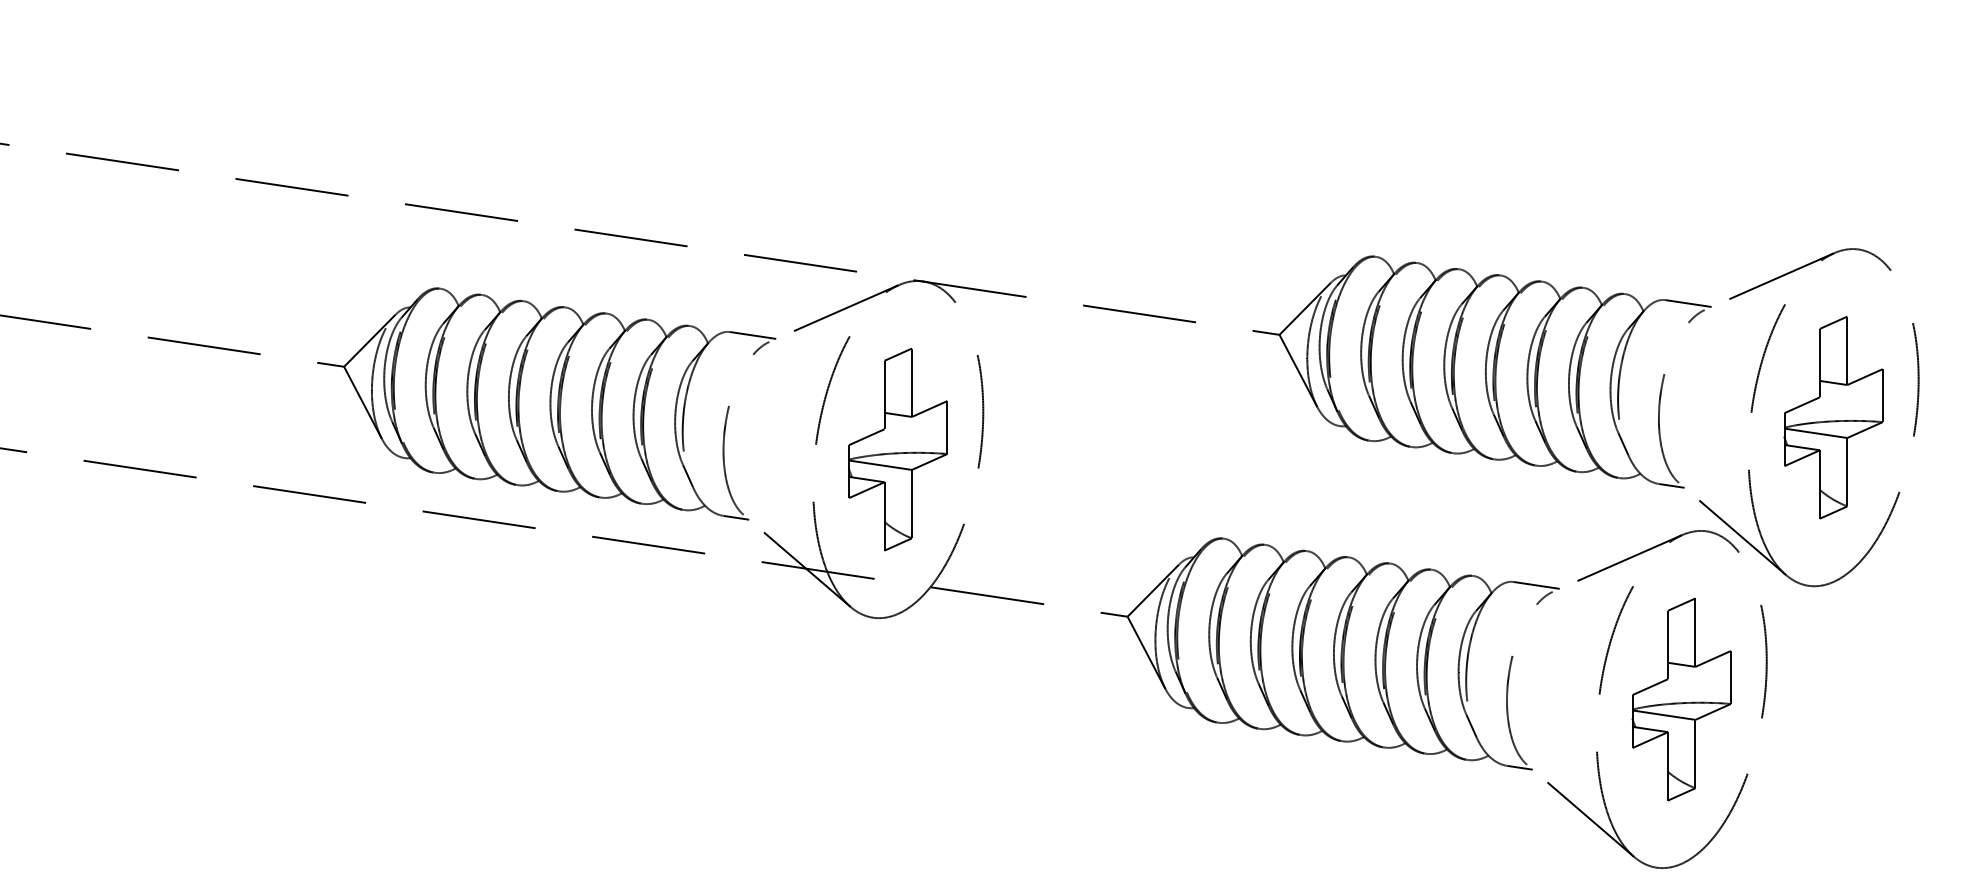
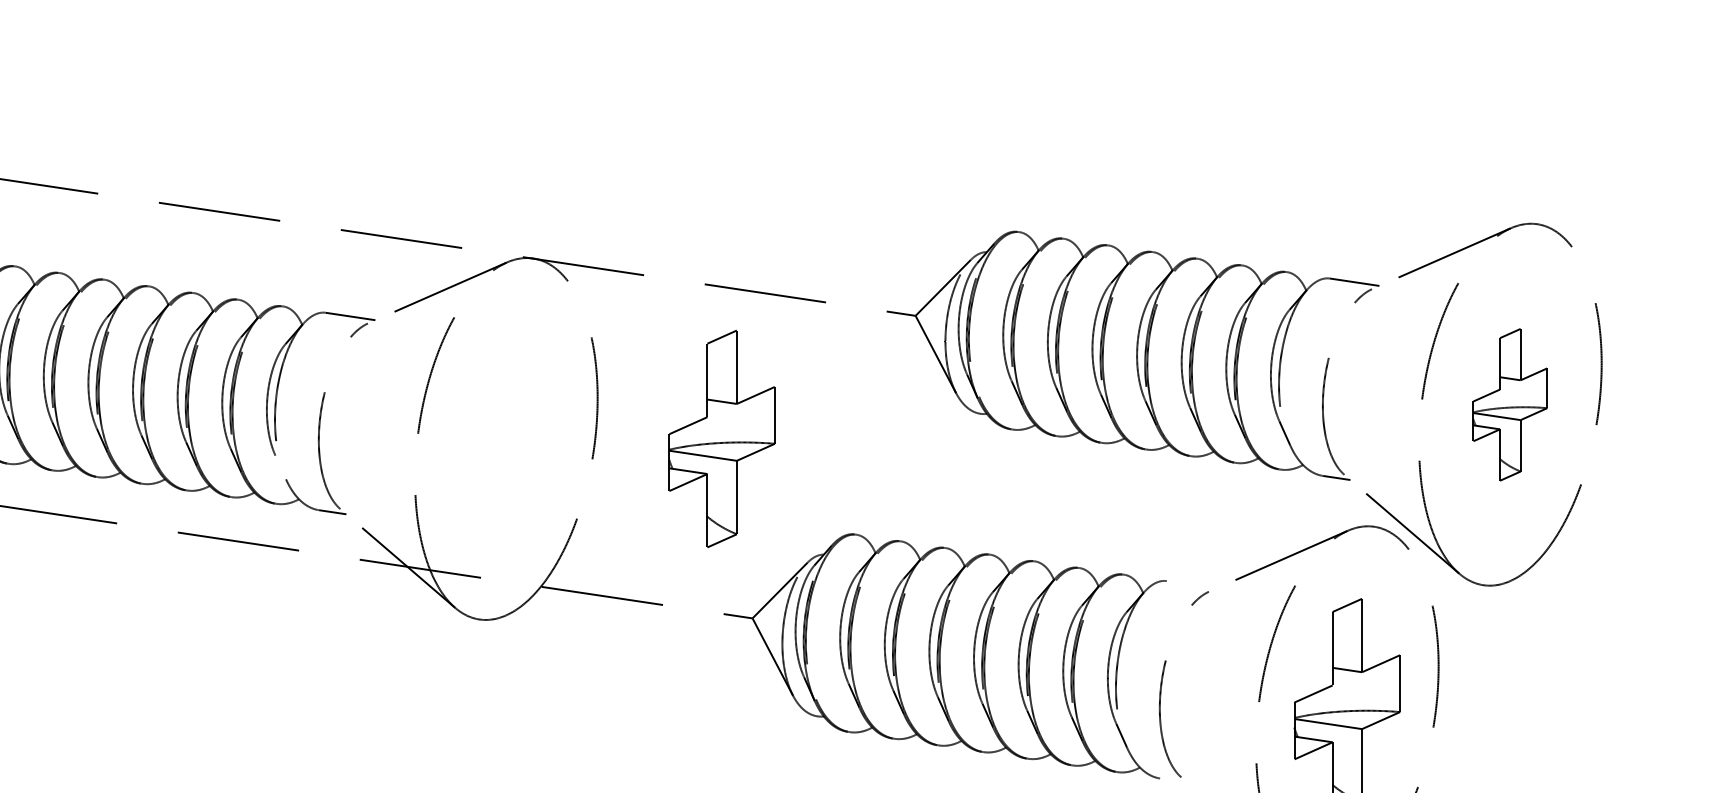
part: (1833, 417) -> (1510, 404), size x0.7
part: (897, 449) -> (721, 438), moved
line: (688, 476) -> (281, 467), removed
line: (1536, 584) -> (1191, 583), removed
line: (1519, 767) -> (1173, 780), removed

